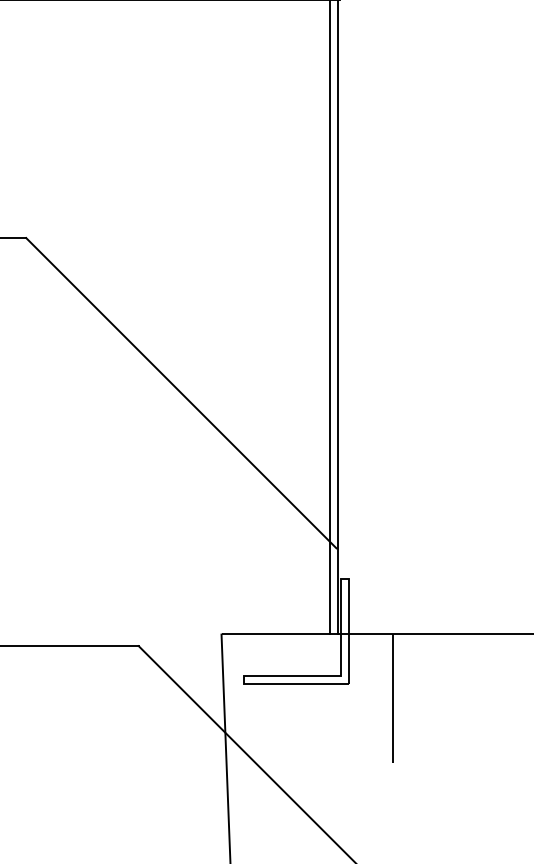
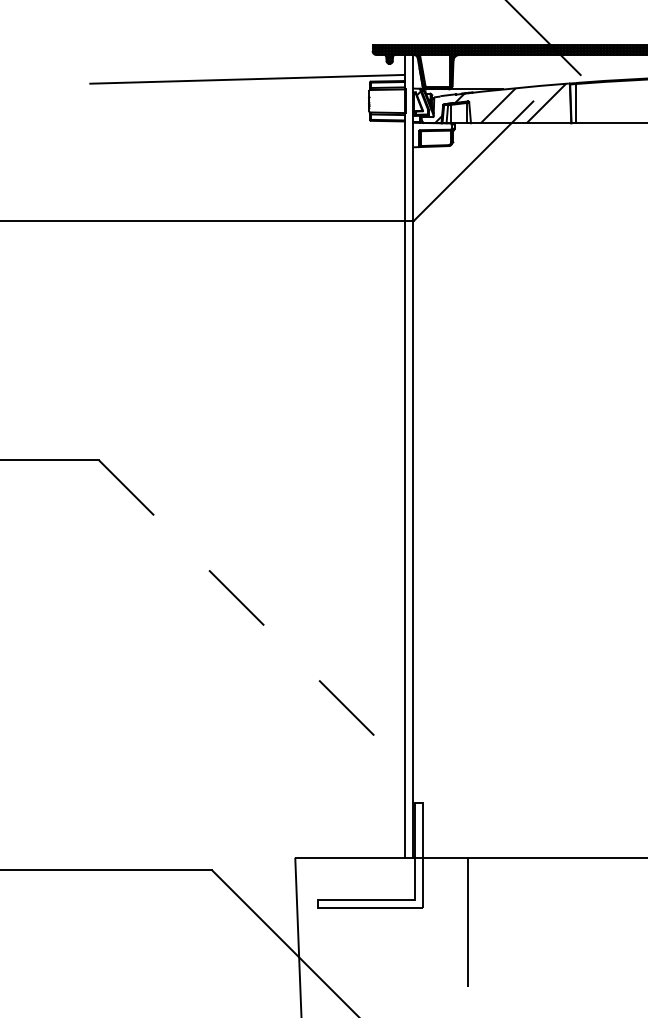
line: (181, 393) -> (255, 616), solid -> dashed

